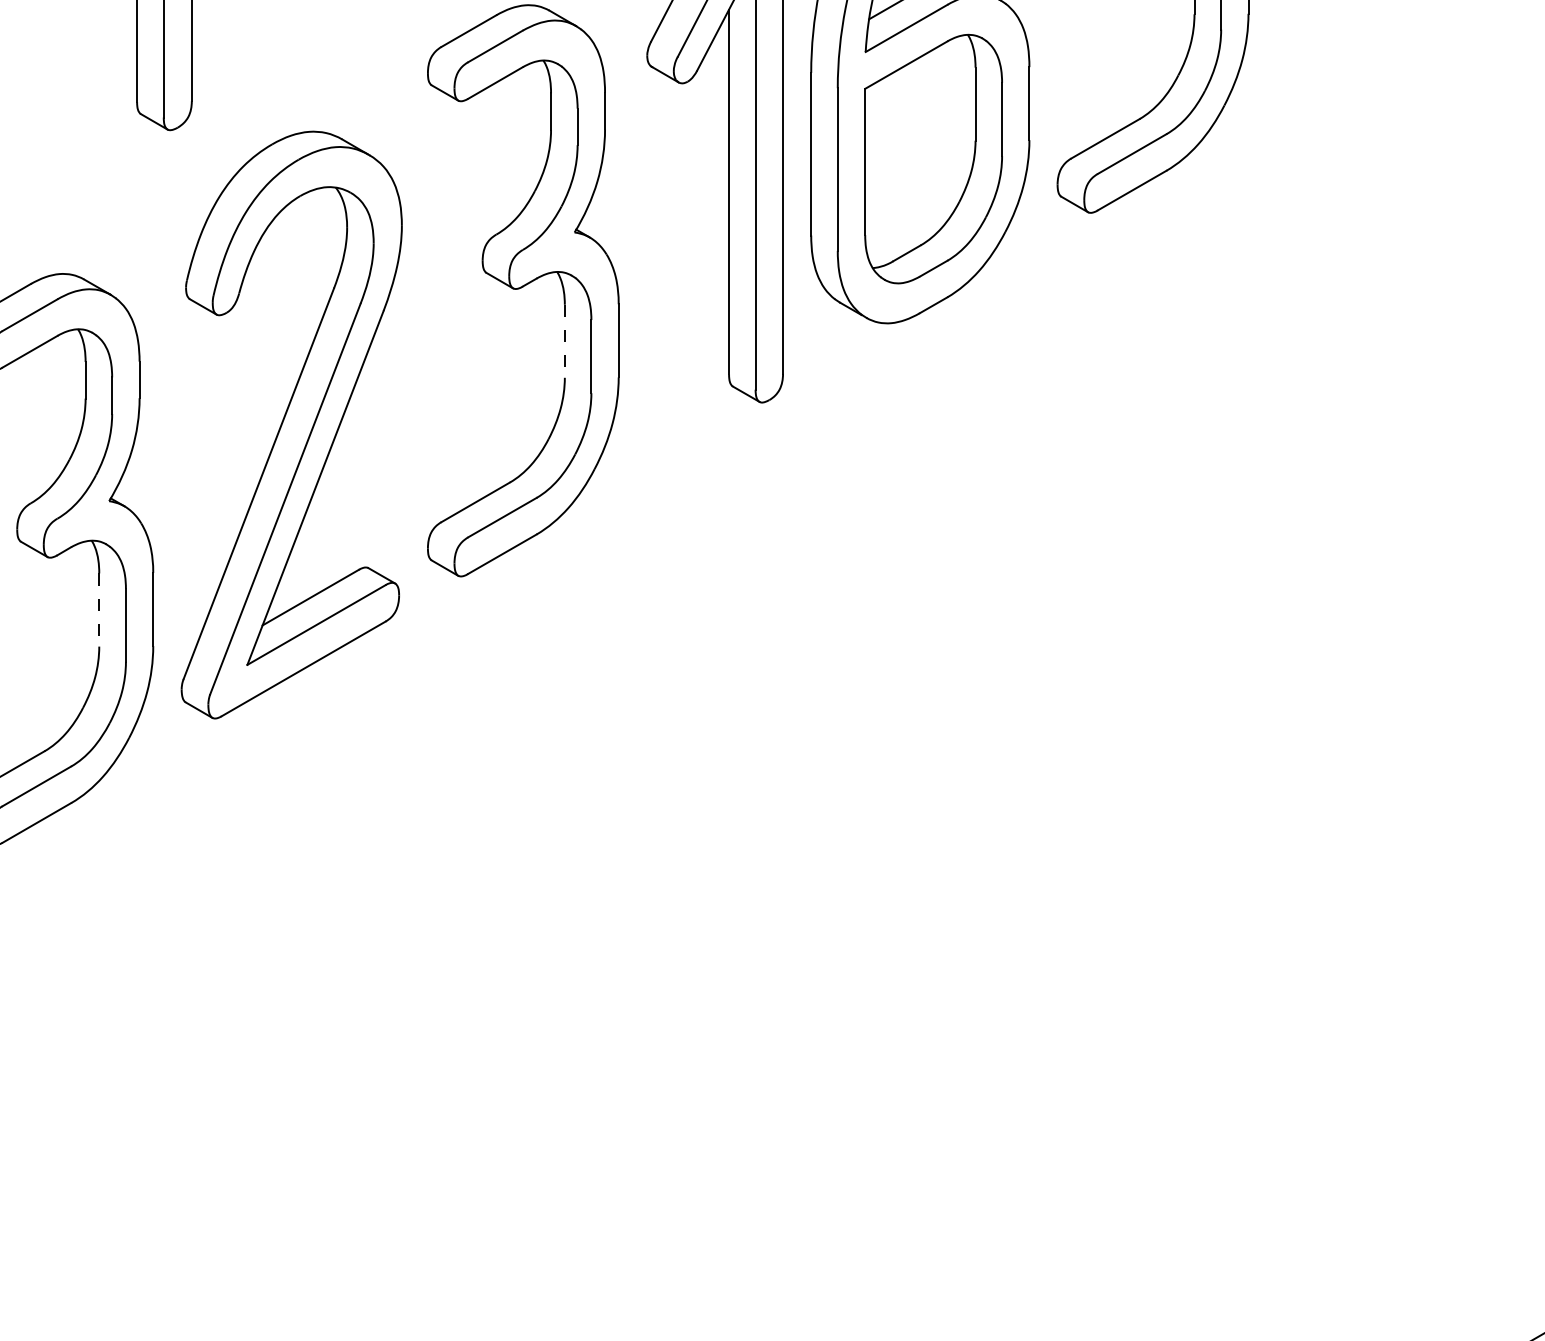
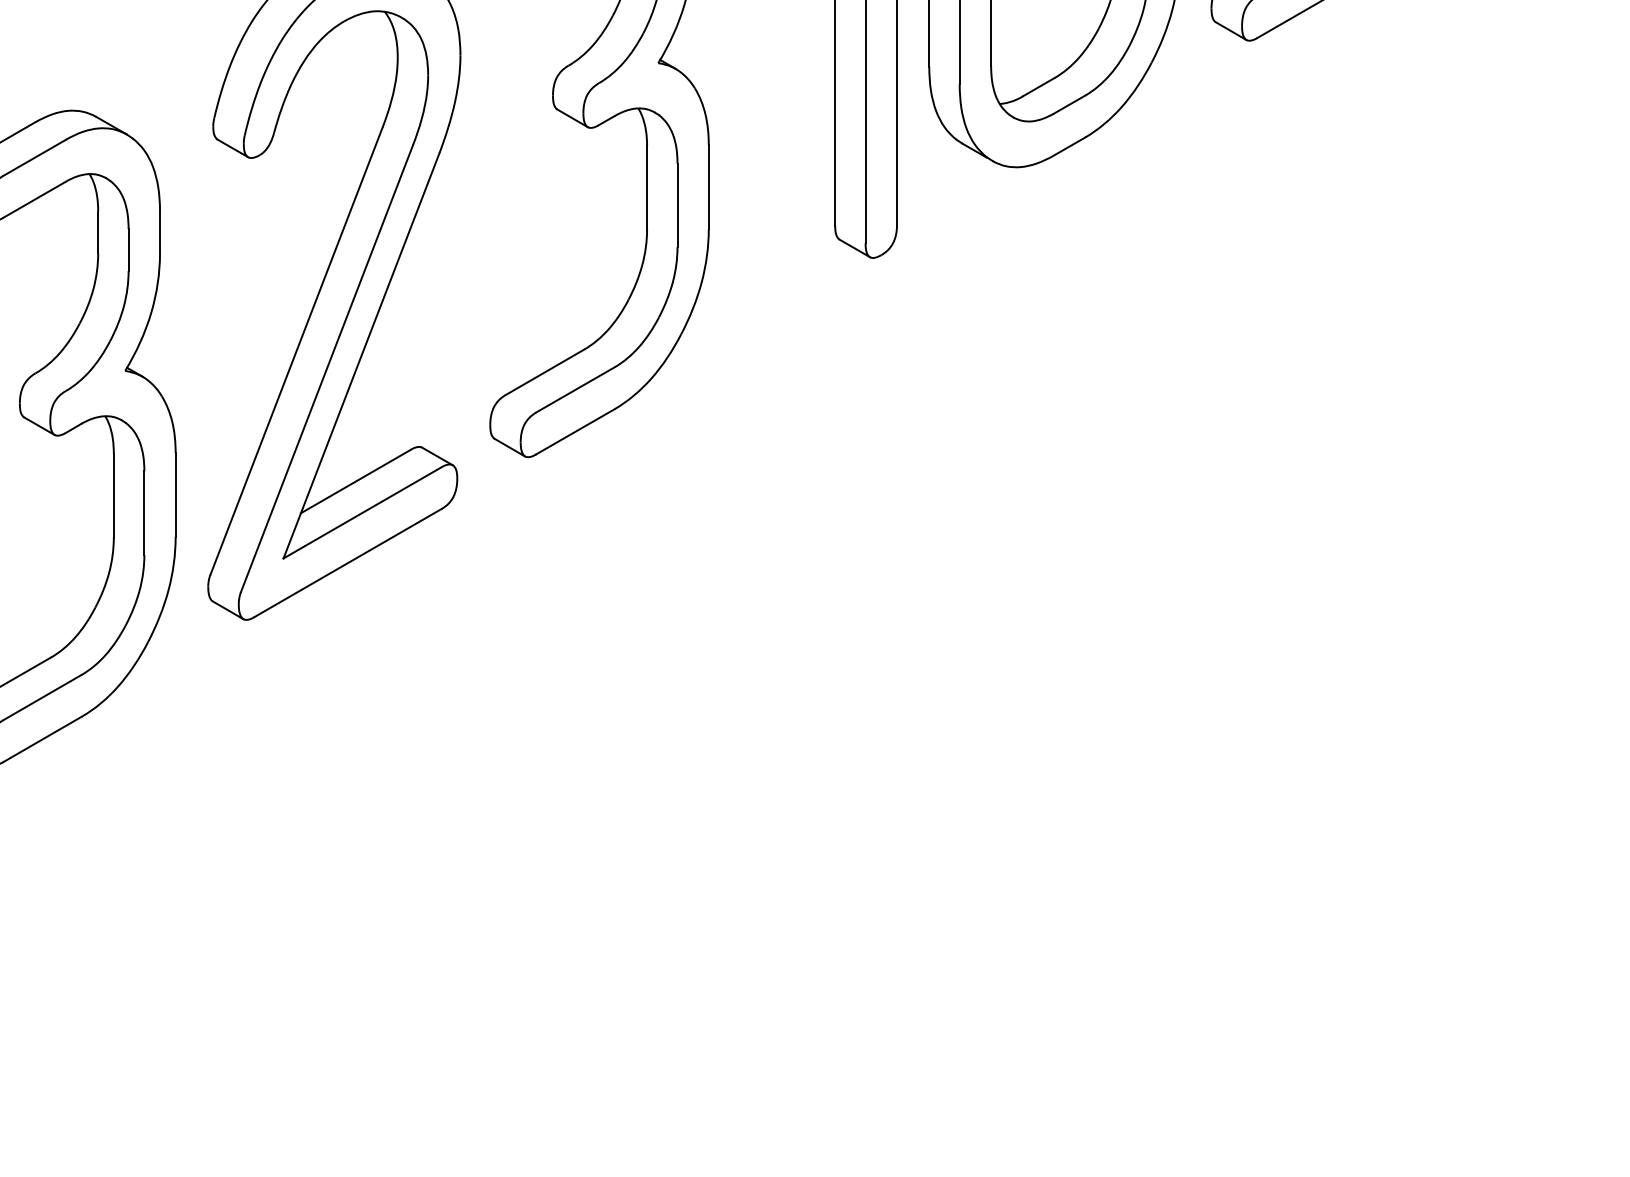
line: (564, 341) -> (646, 188), dashed -> solid
line: (99, 610) -> (114, 496), dashed -> solid

